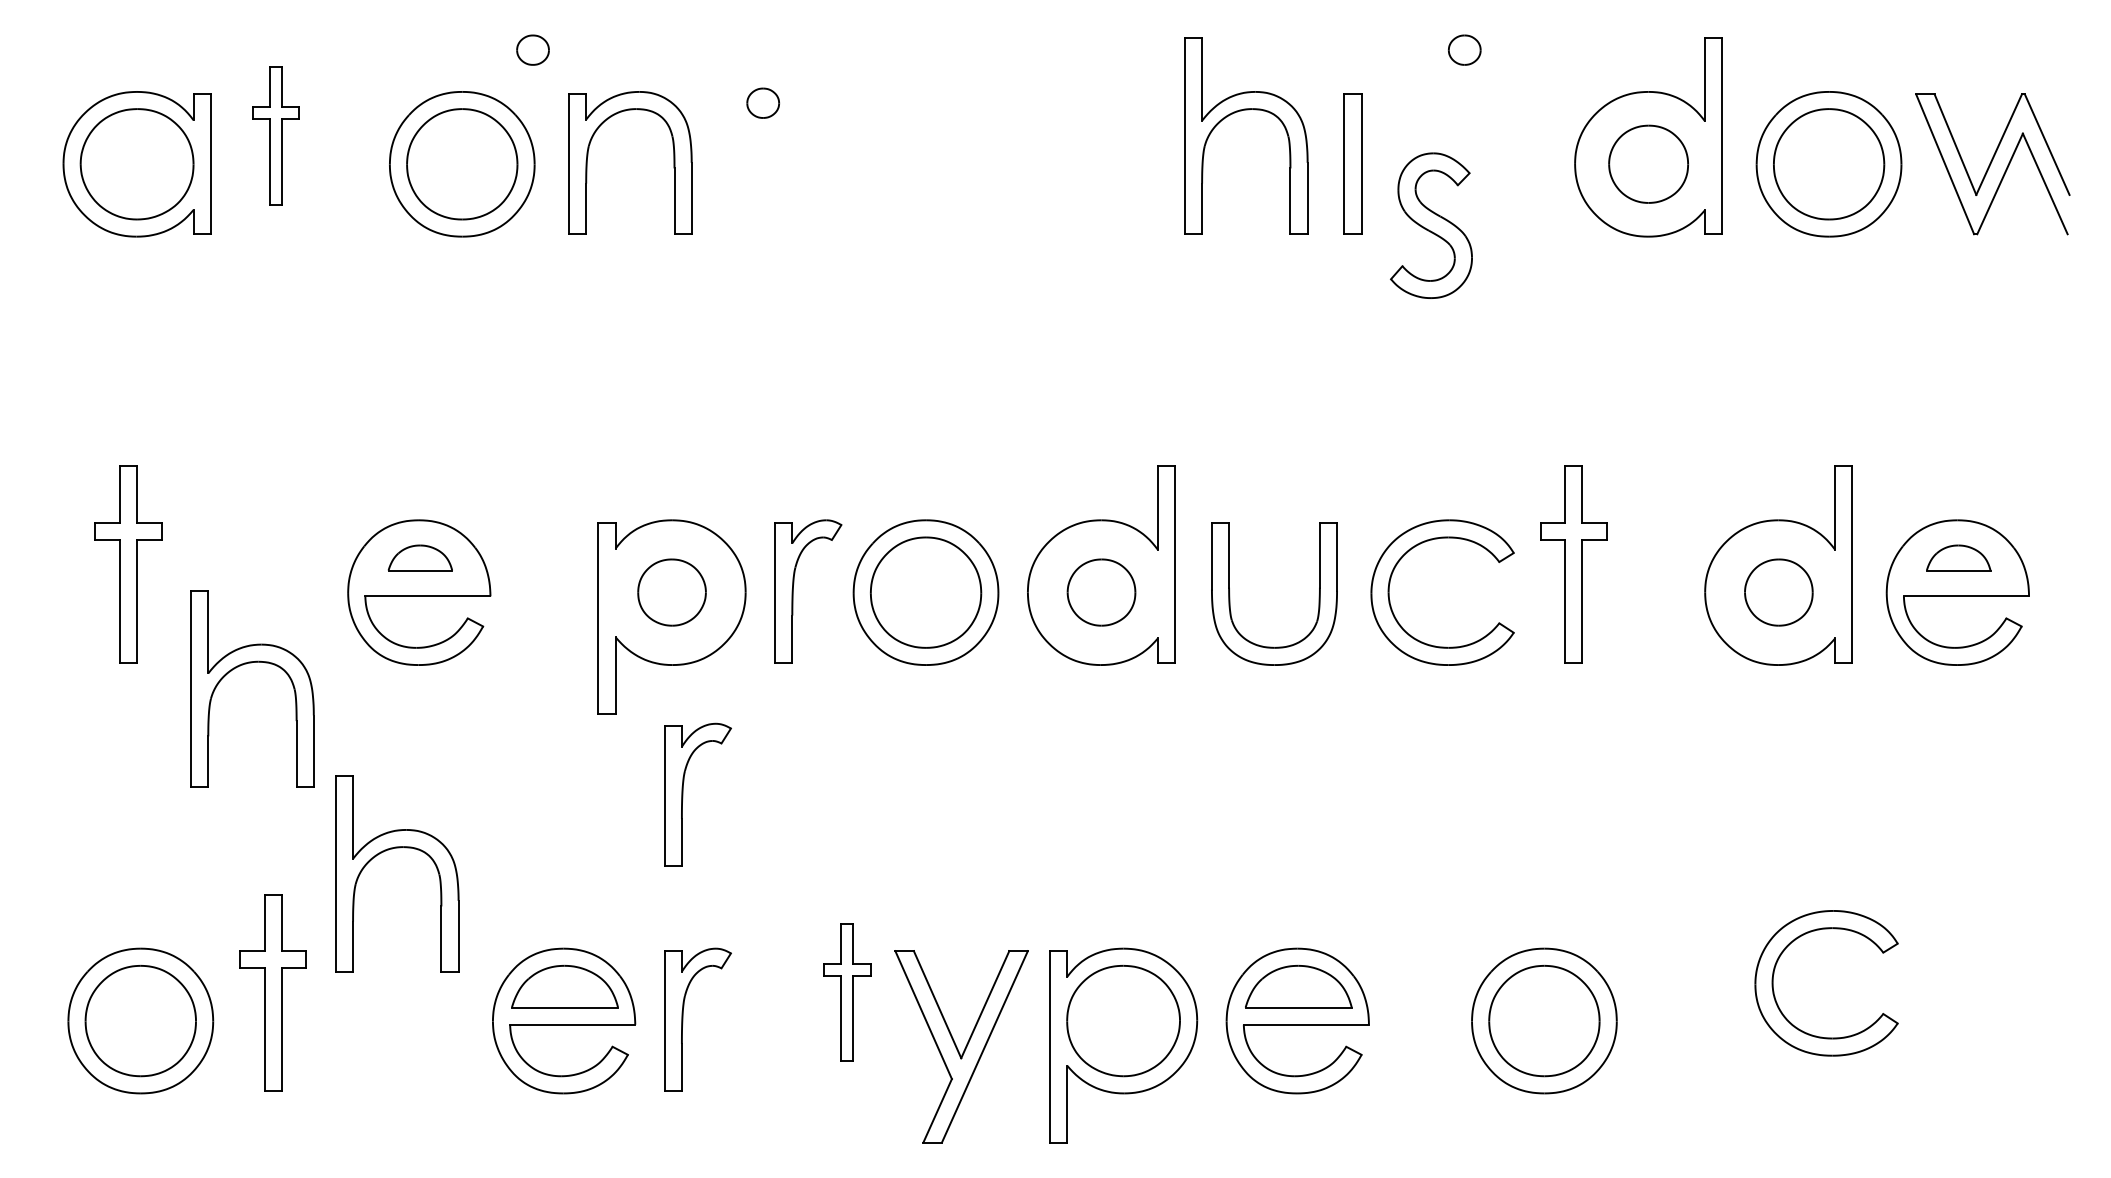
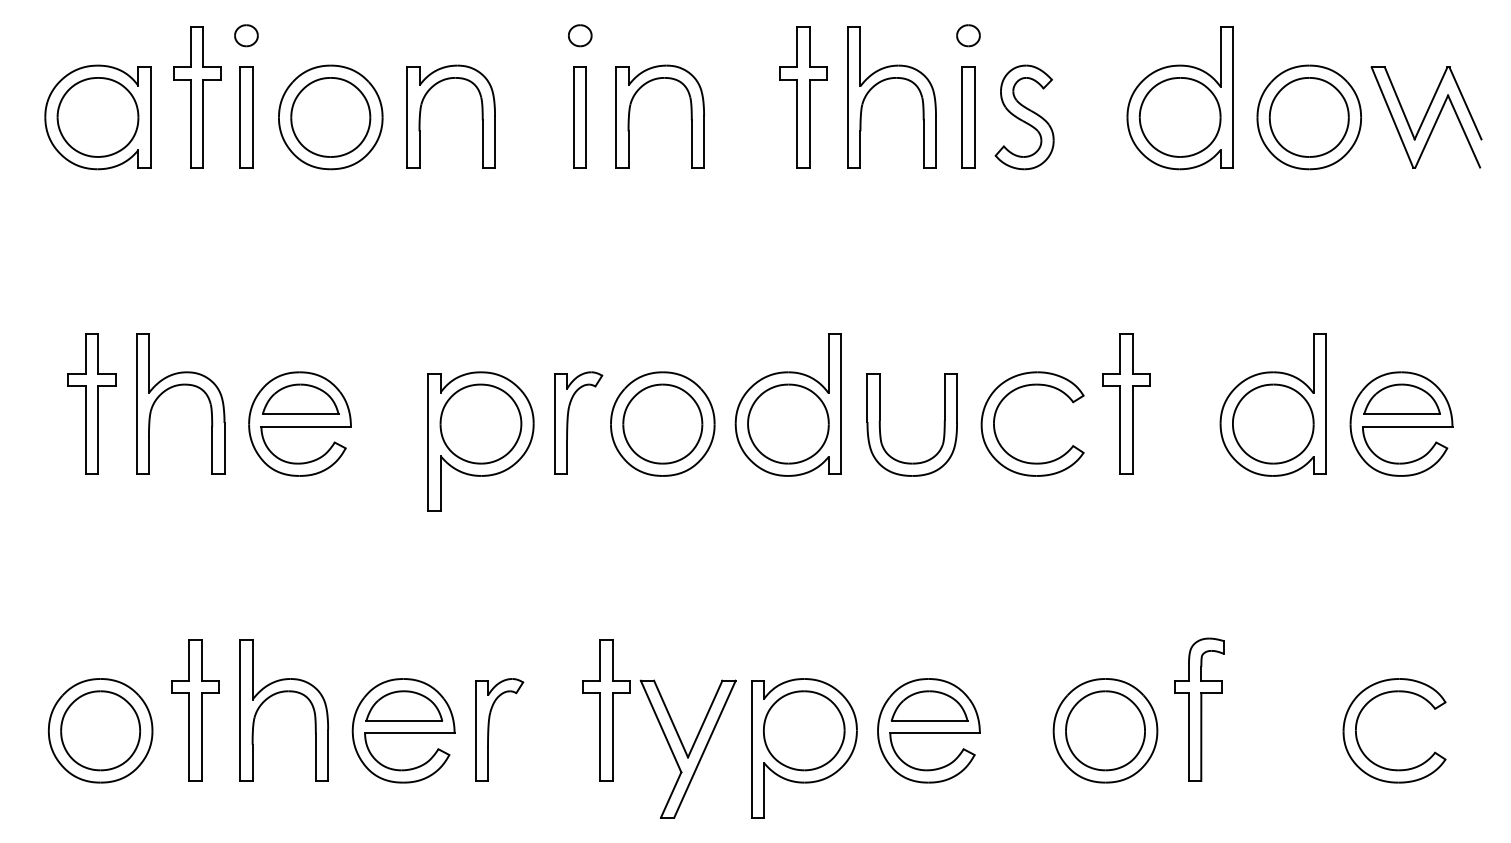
part: (533, 49) -> (246, 35), moved
part: (1464, 49) -> (968, 35), moved
part: (763, 102) -> (580, 35), moved
part: (276, 136) -> (197, 97), size x1.43
part: (1122, 136) -> (803, 97), added
part: (880, 157) -> (630, 112), added
part: (344, 164) -> (246, 117), added
part: (809, 164) -> (579, 117), added
part: (1647, 164) -> (1179, 117), size x1.43
part: (1431, 225) -> (1024, 117), moved
part: (419, 556) -> (300, 398), size x1.67
part: (1957, 556) -> (1401, 398), size x1.67
part: (671, 591) -> (480, 423), size x1.67
part: (1101, 591) -> (788, 423), size x1.67
part: (1779, 591) -> (1273, 423), size x1.67
part: (243, 665) -> (174, 387), moved
part: (683, 794) -> (489, 568), removed
part: (392, 850) -> (280, 693), moved
part: (1794, 942) -> (1371, 701), moved
part: (1675, 991) -> (1199, 709), added
part: (847, 992) -> (606, 710), size x1.43

